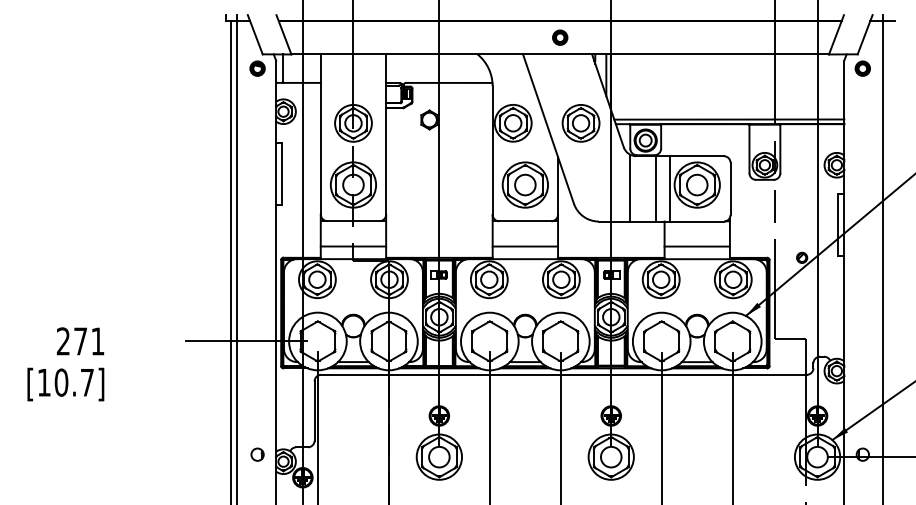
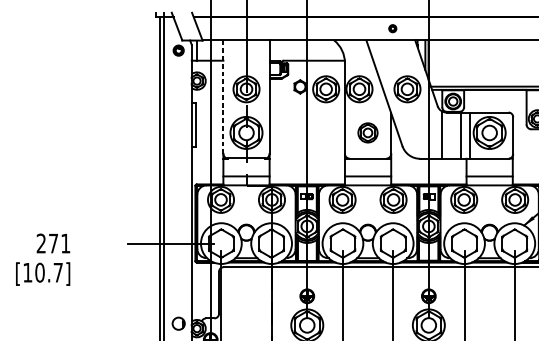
part: (560, 37) -> (392, 28), size x0.7
part: (465, 123) -> (325, 89), added
line: (320, 134) -> (223, 97), solid -> dashed
part: (524, 184) -> (367, 132), size x0.6
circle: (257, 454) -> (178, 323), size x1.4

